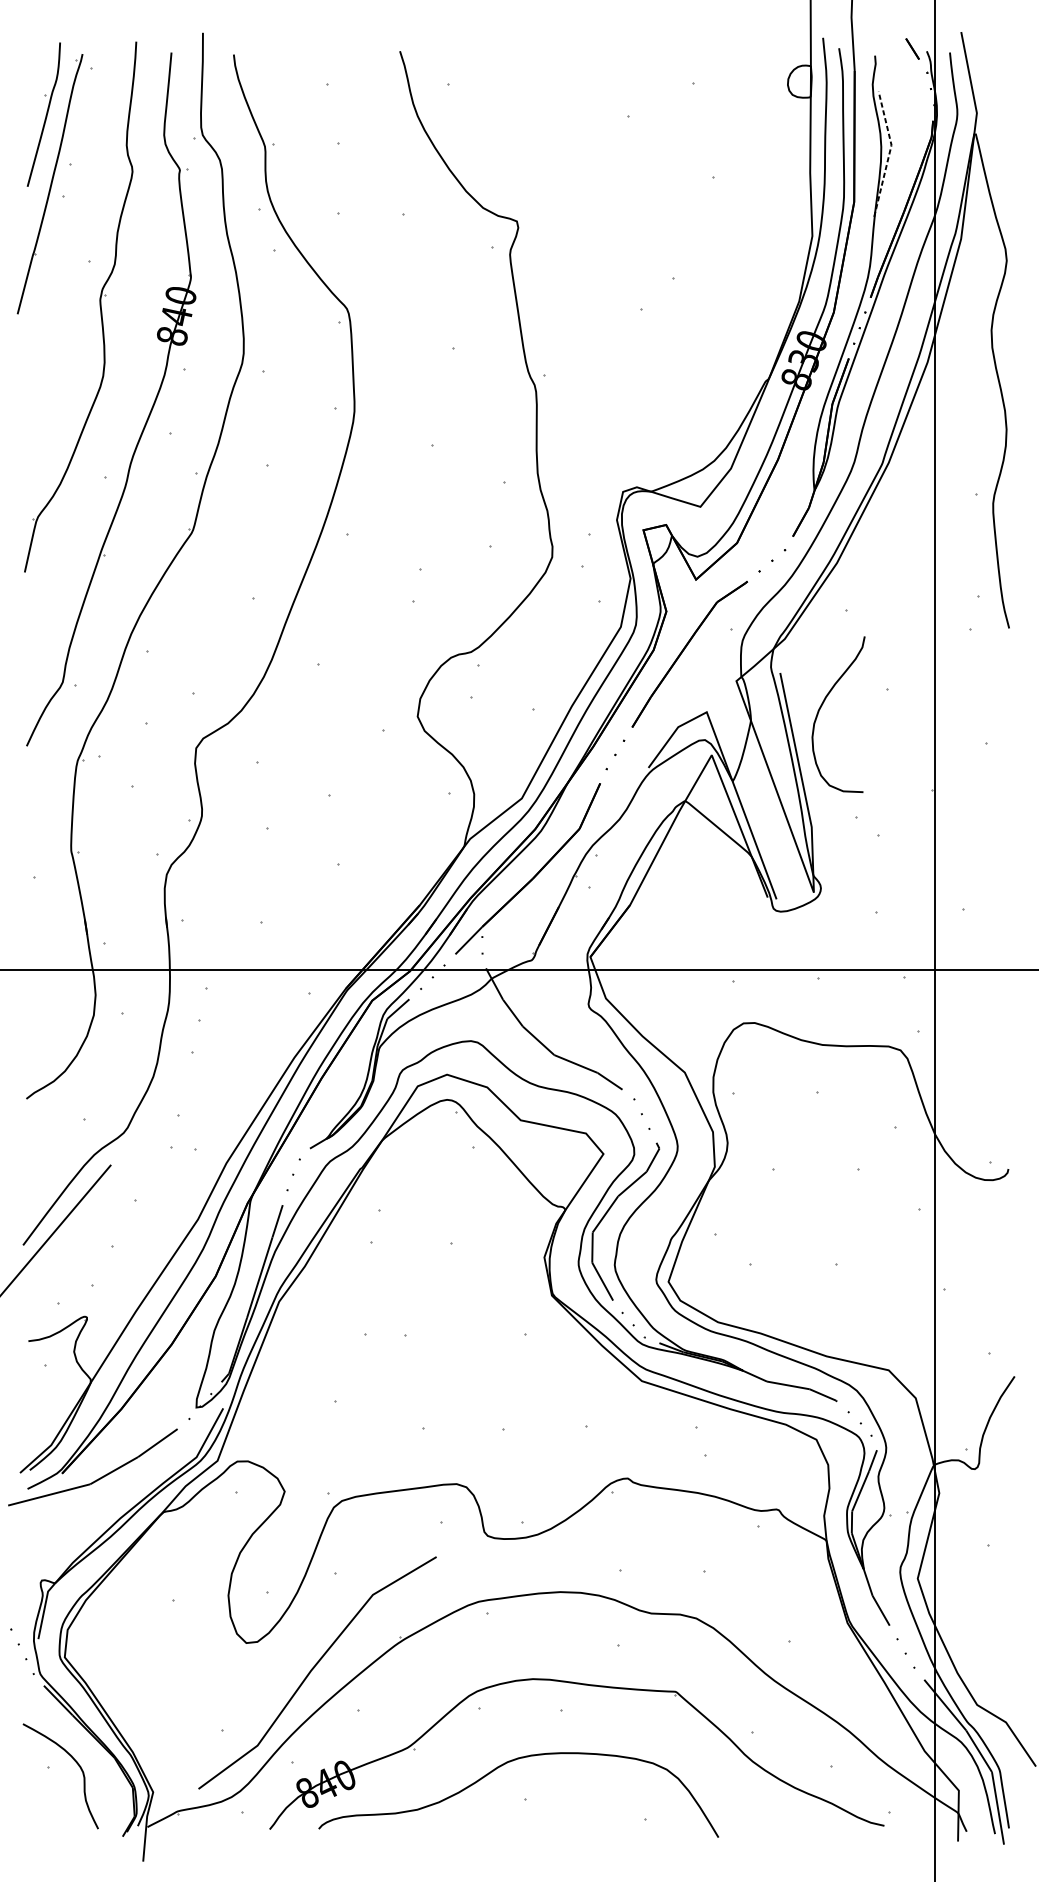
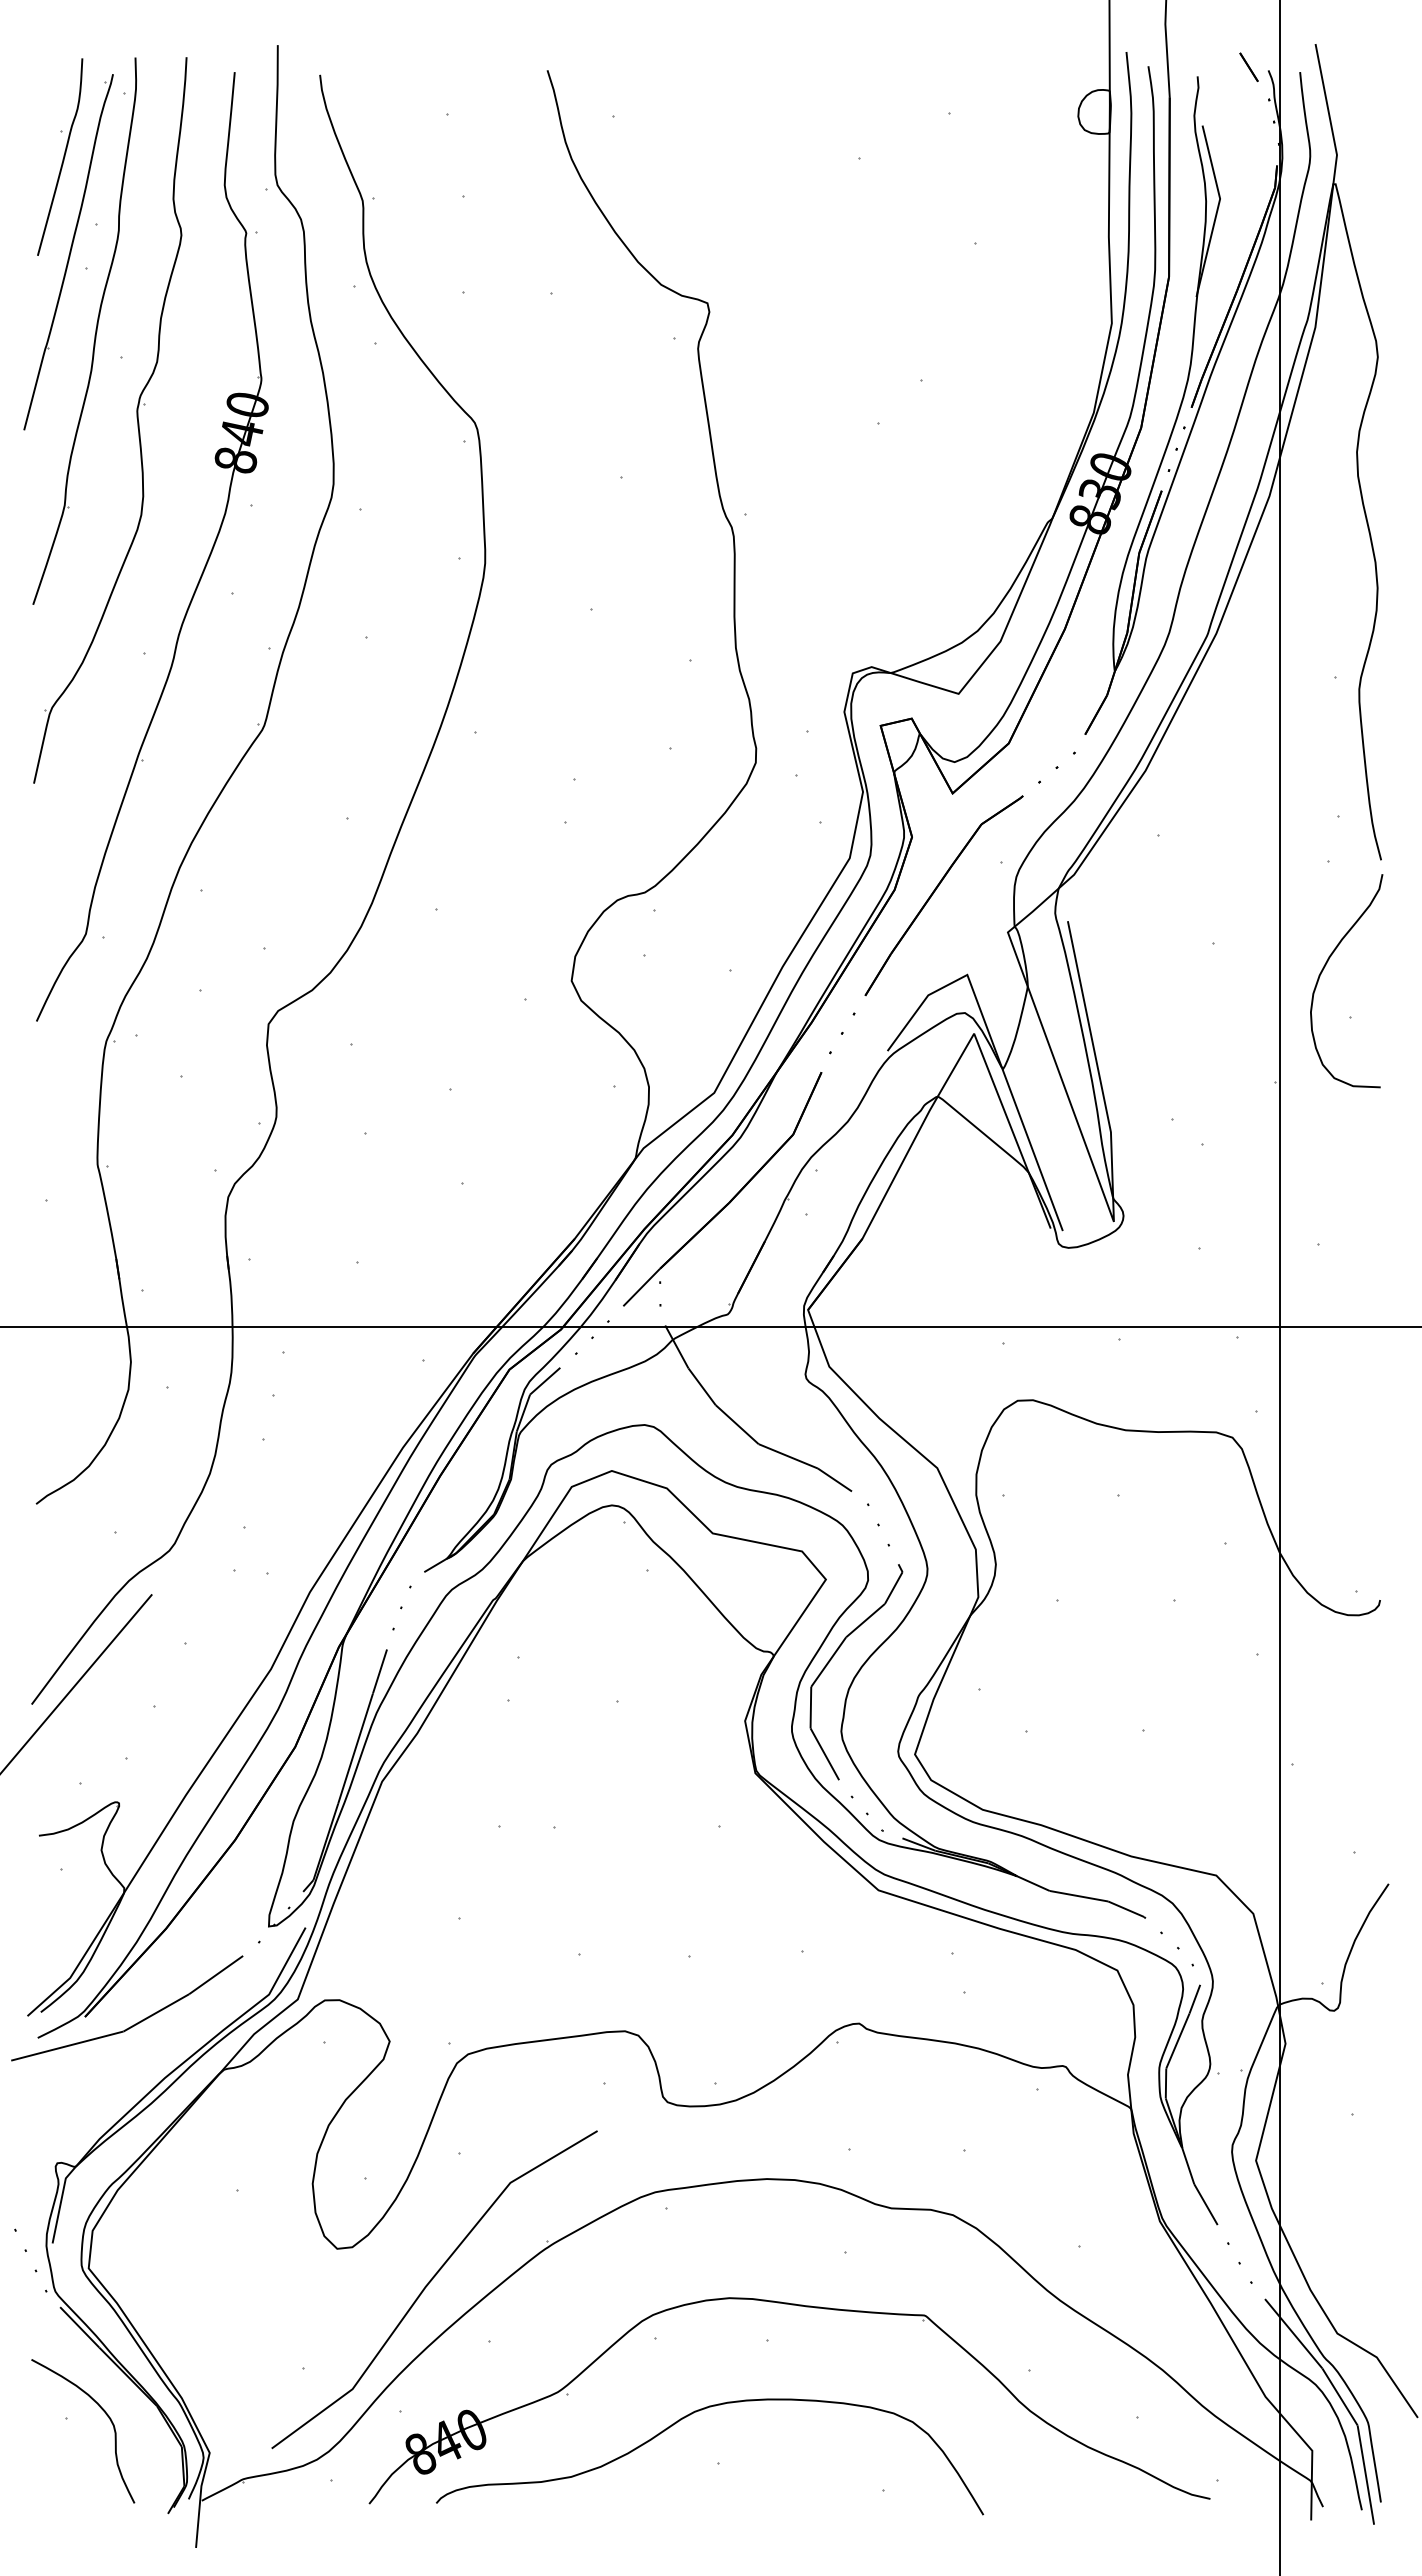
line: (889, 153) -> (1217, 210), dashed -> solid
part: (69, 241) -> (95, 330), added
curve: (821, 706) -> (1323, 970), moved

